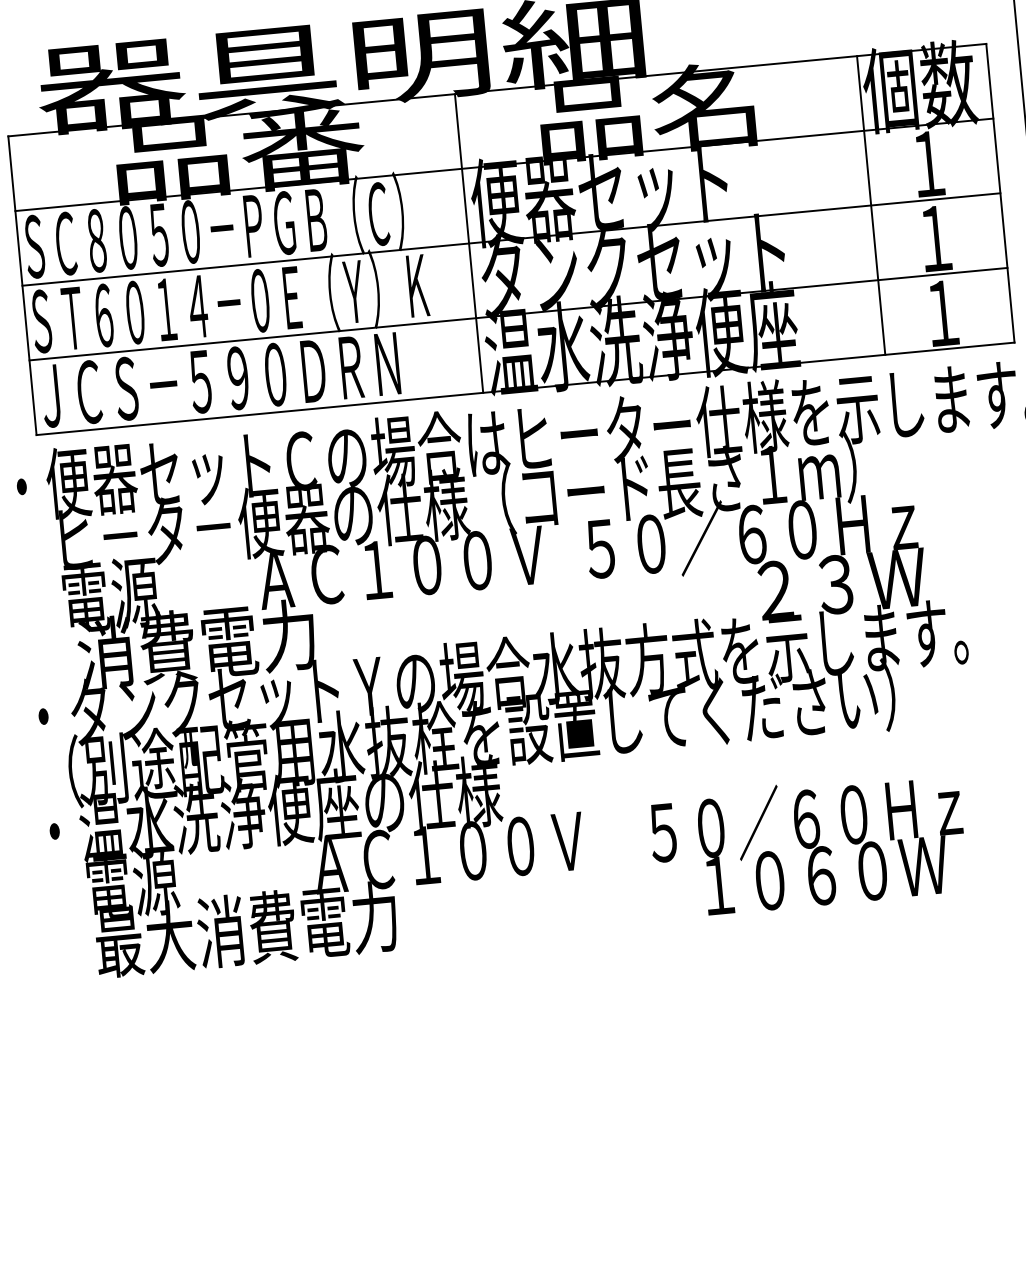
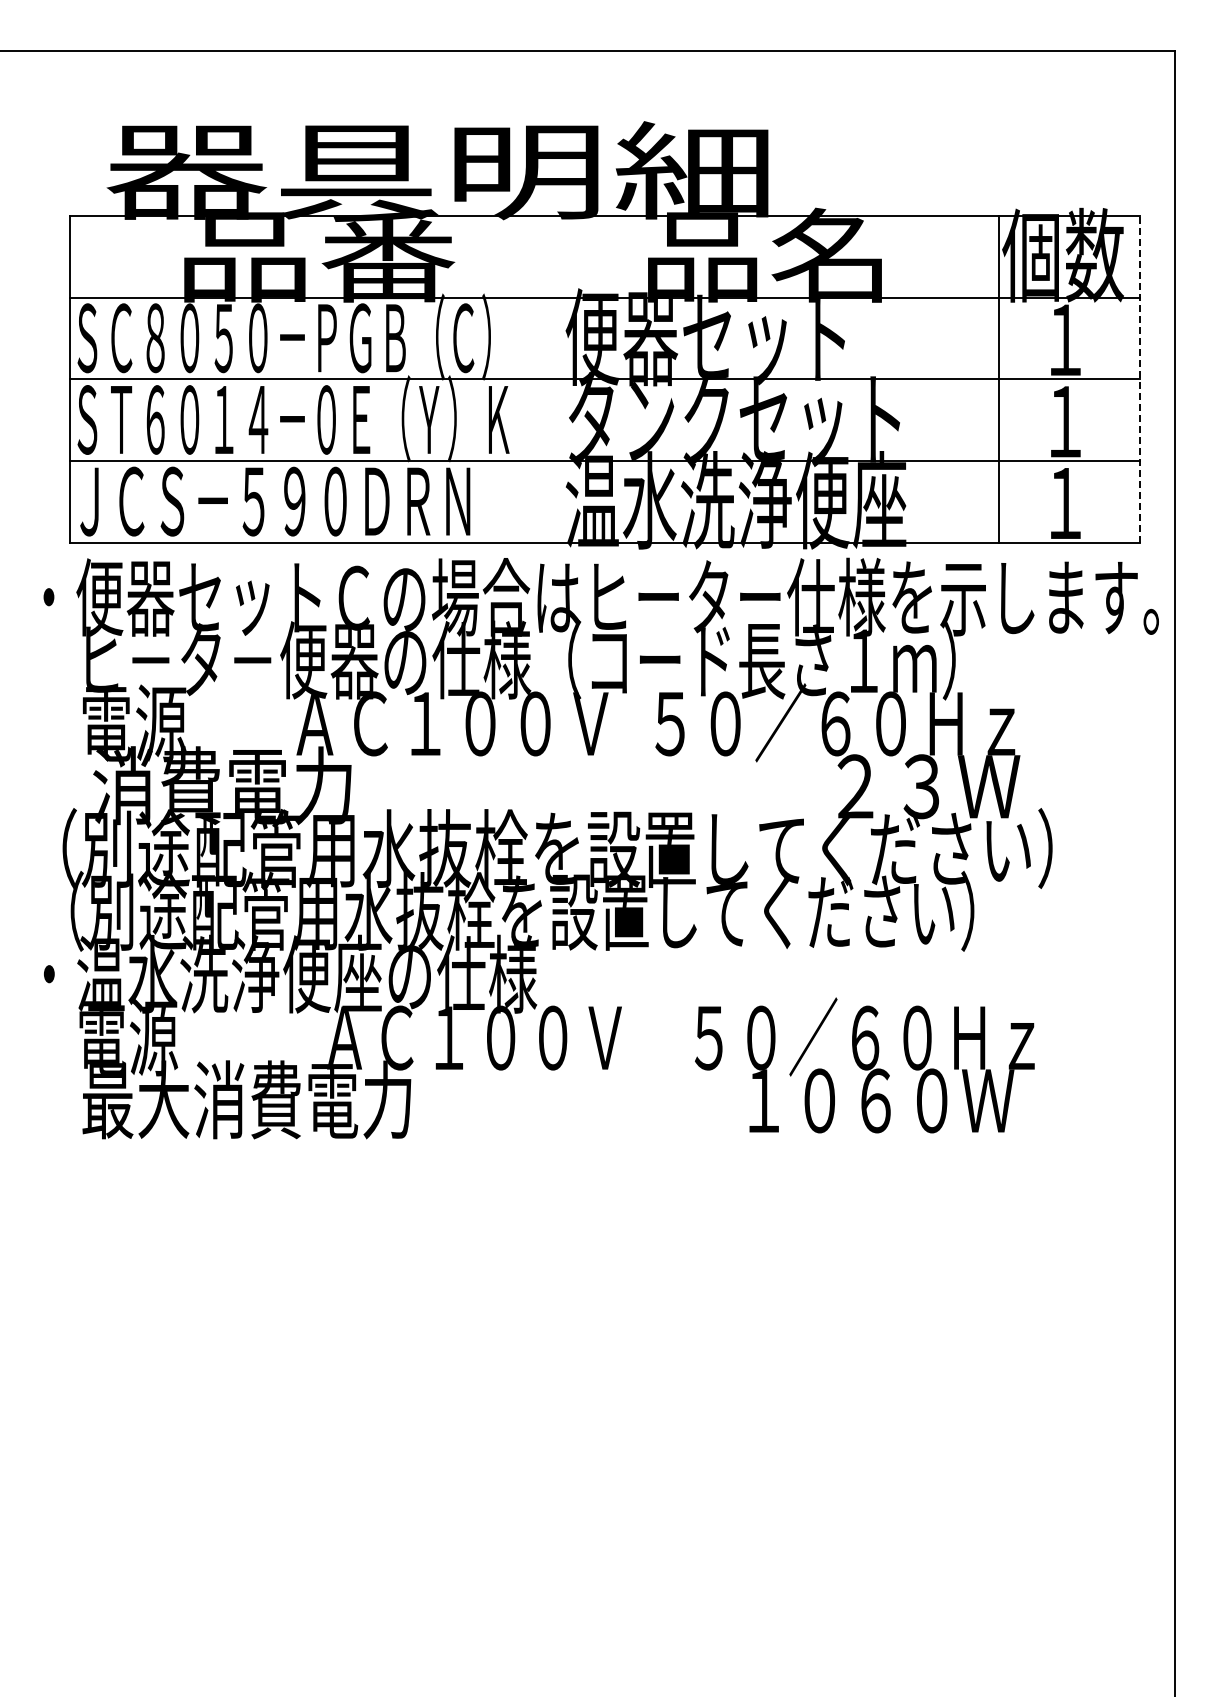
line: (999, 192) -> (1139, 378), solid -> dashed
line: (468, 242) -> (558, 378), removed
text: (502, 673) -> (550, 848), ・タンクセットＹの場合水抜方式を示します。 -> （別途配管用水抜栓を設置してください）

